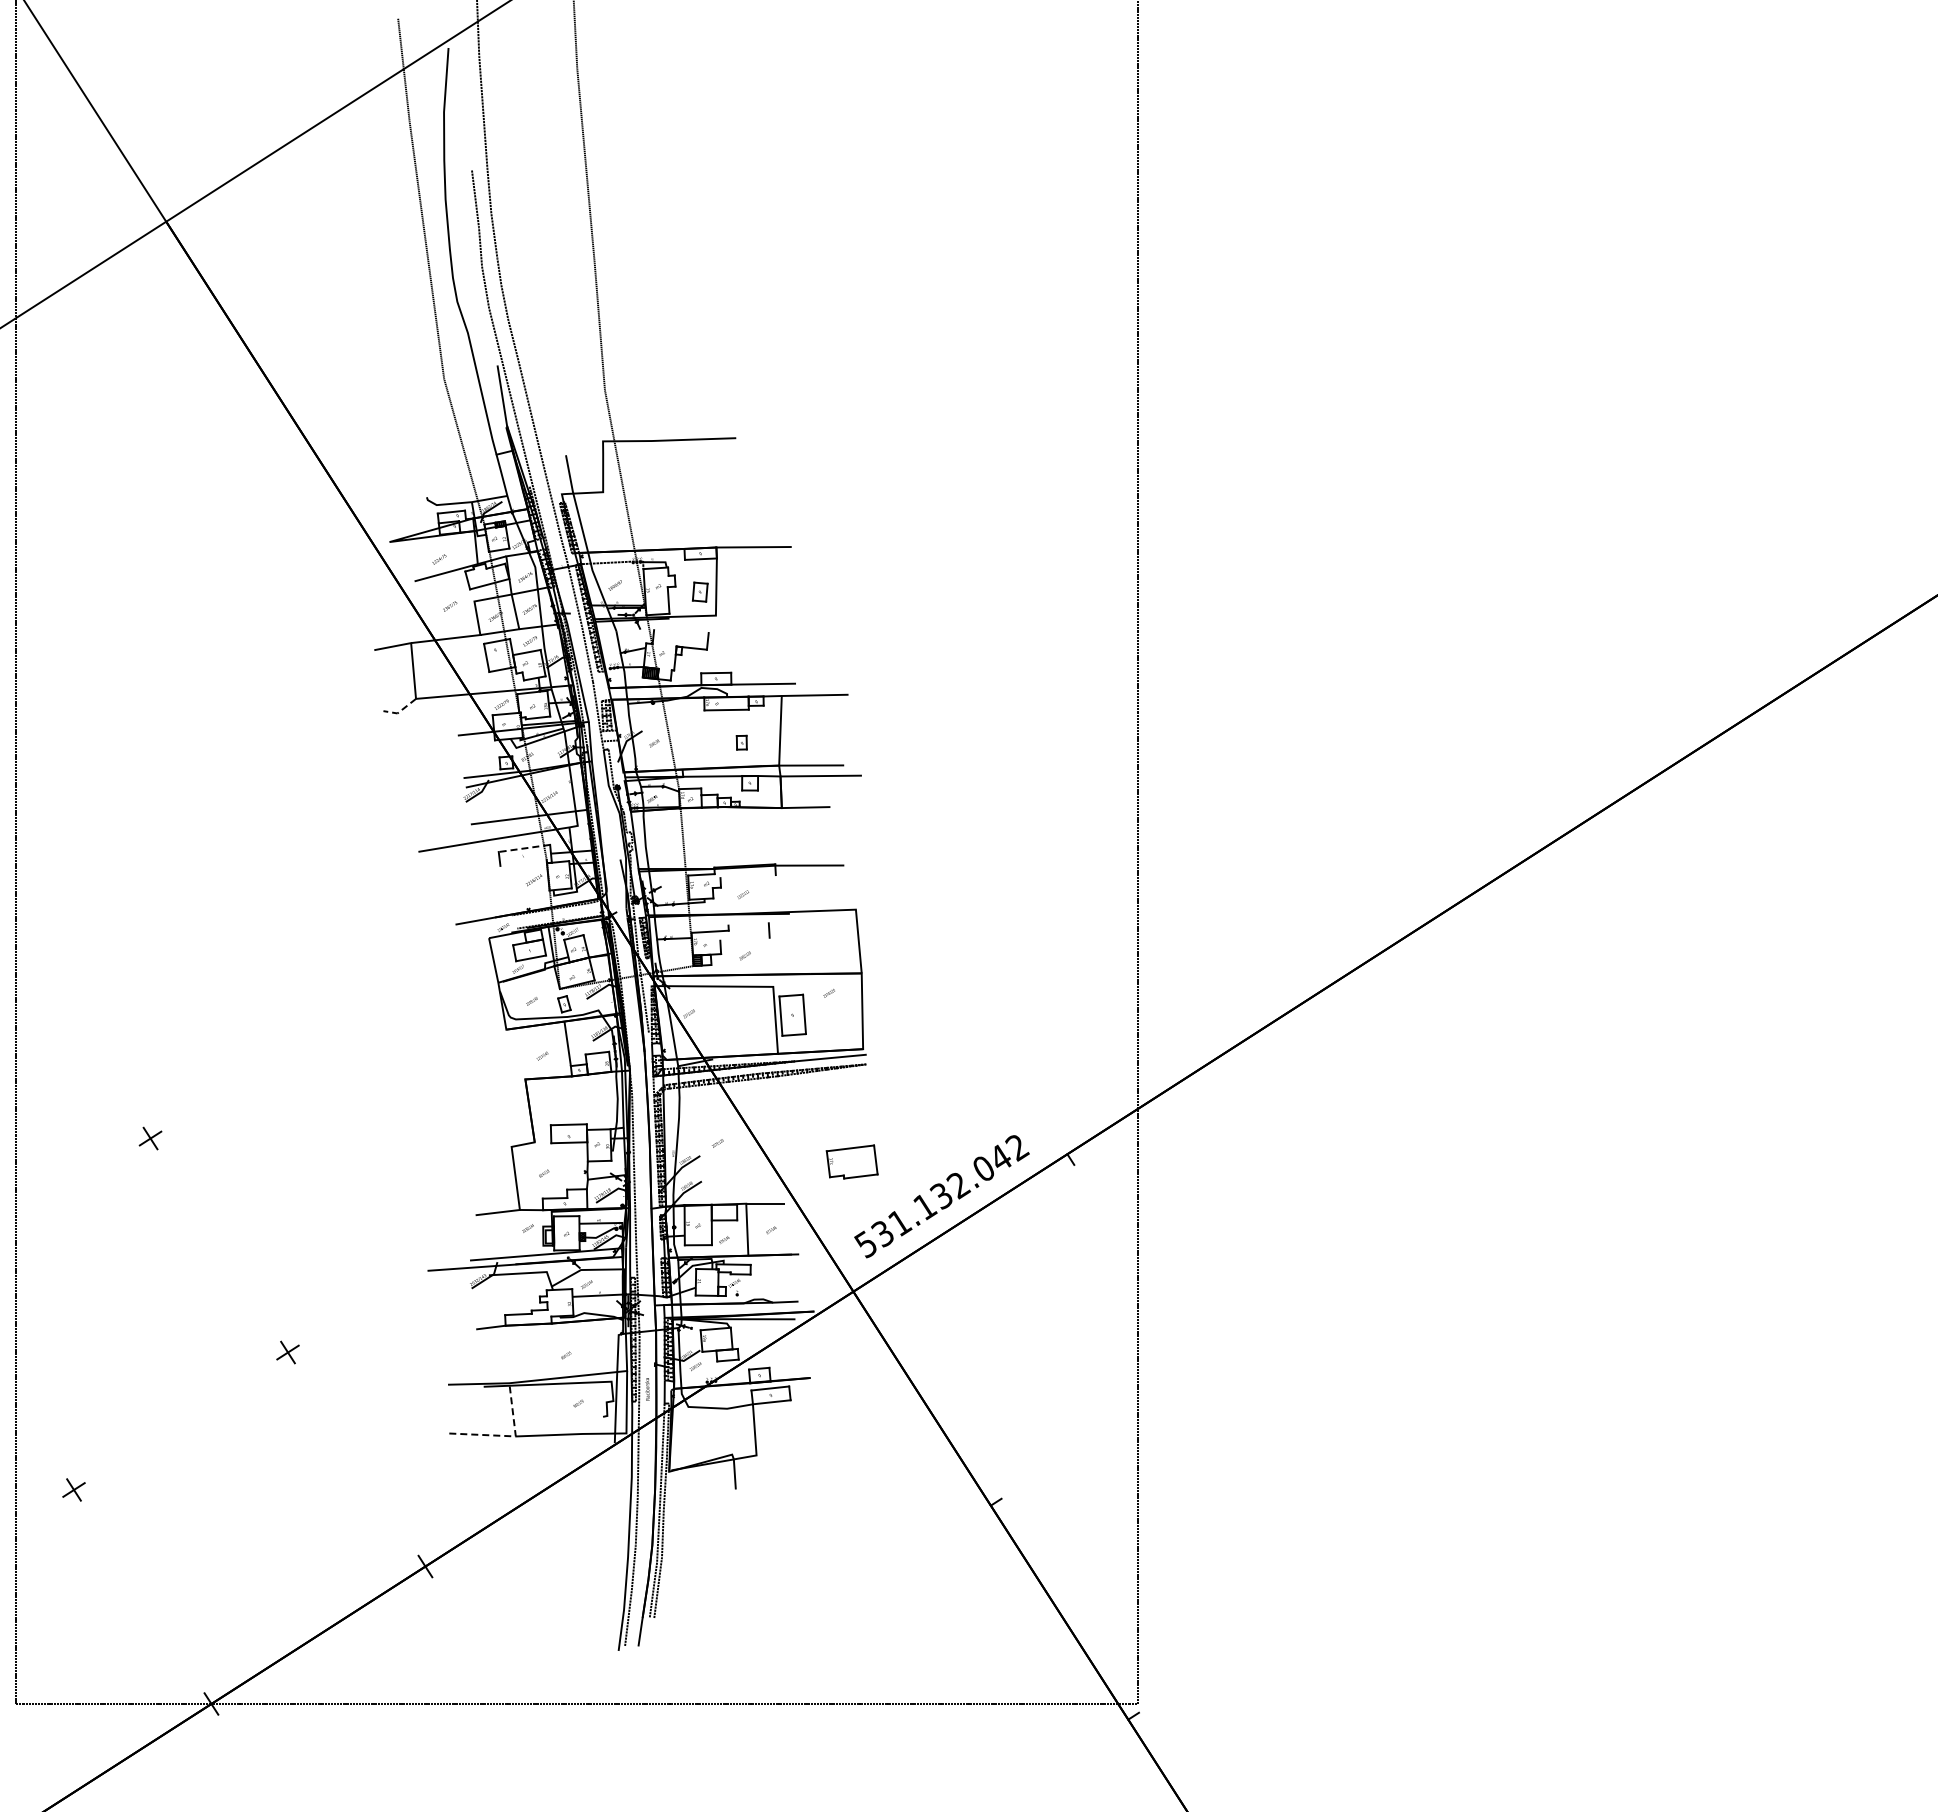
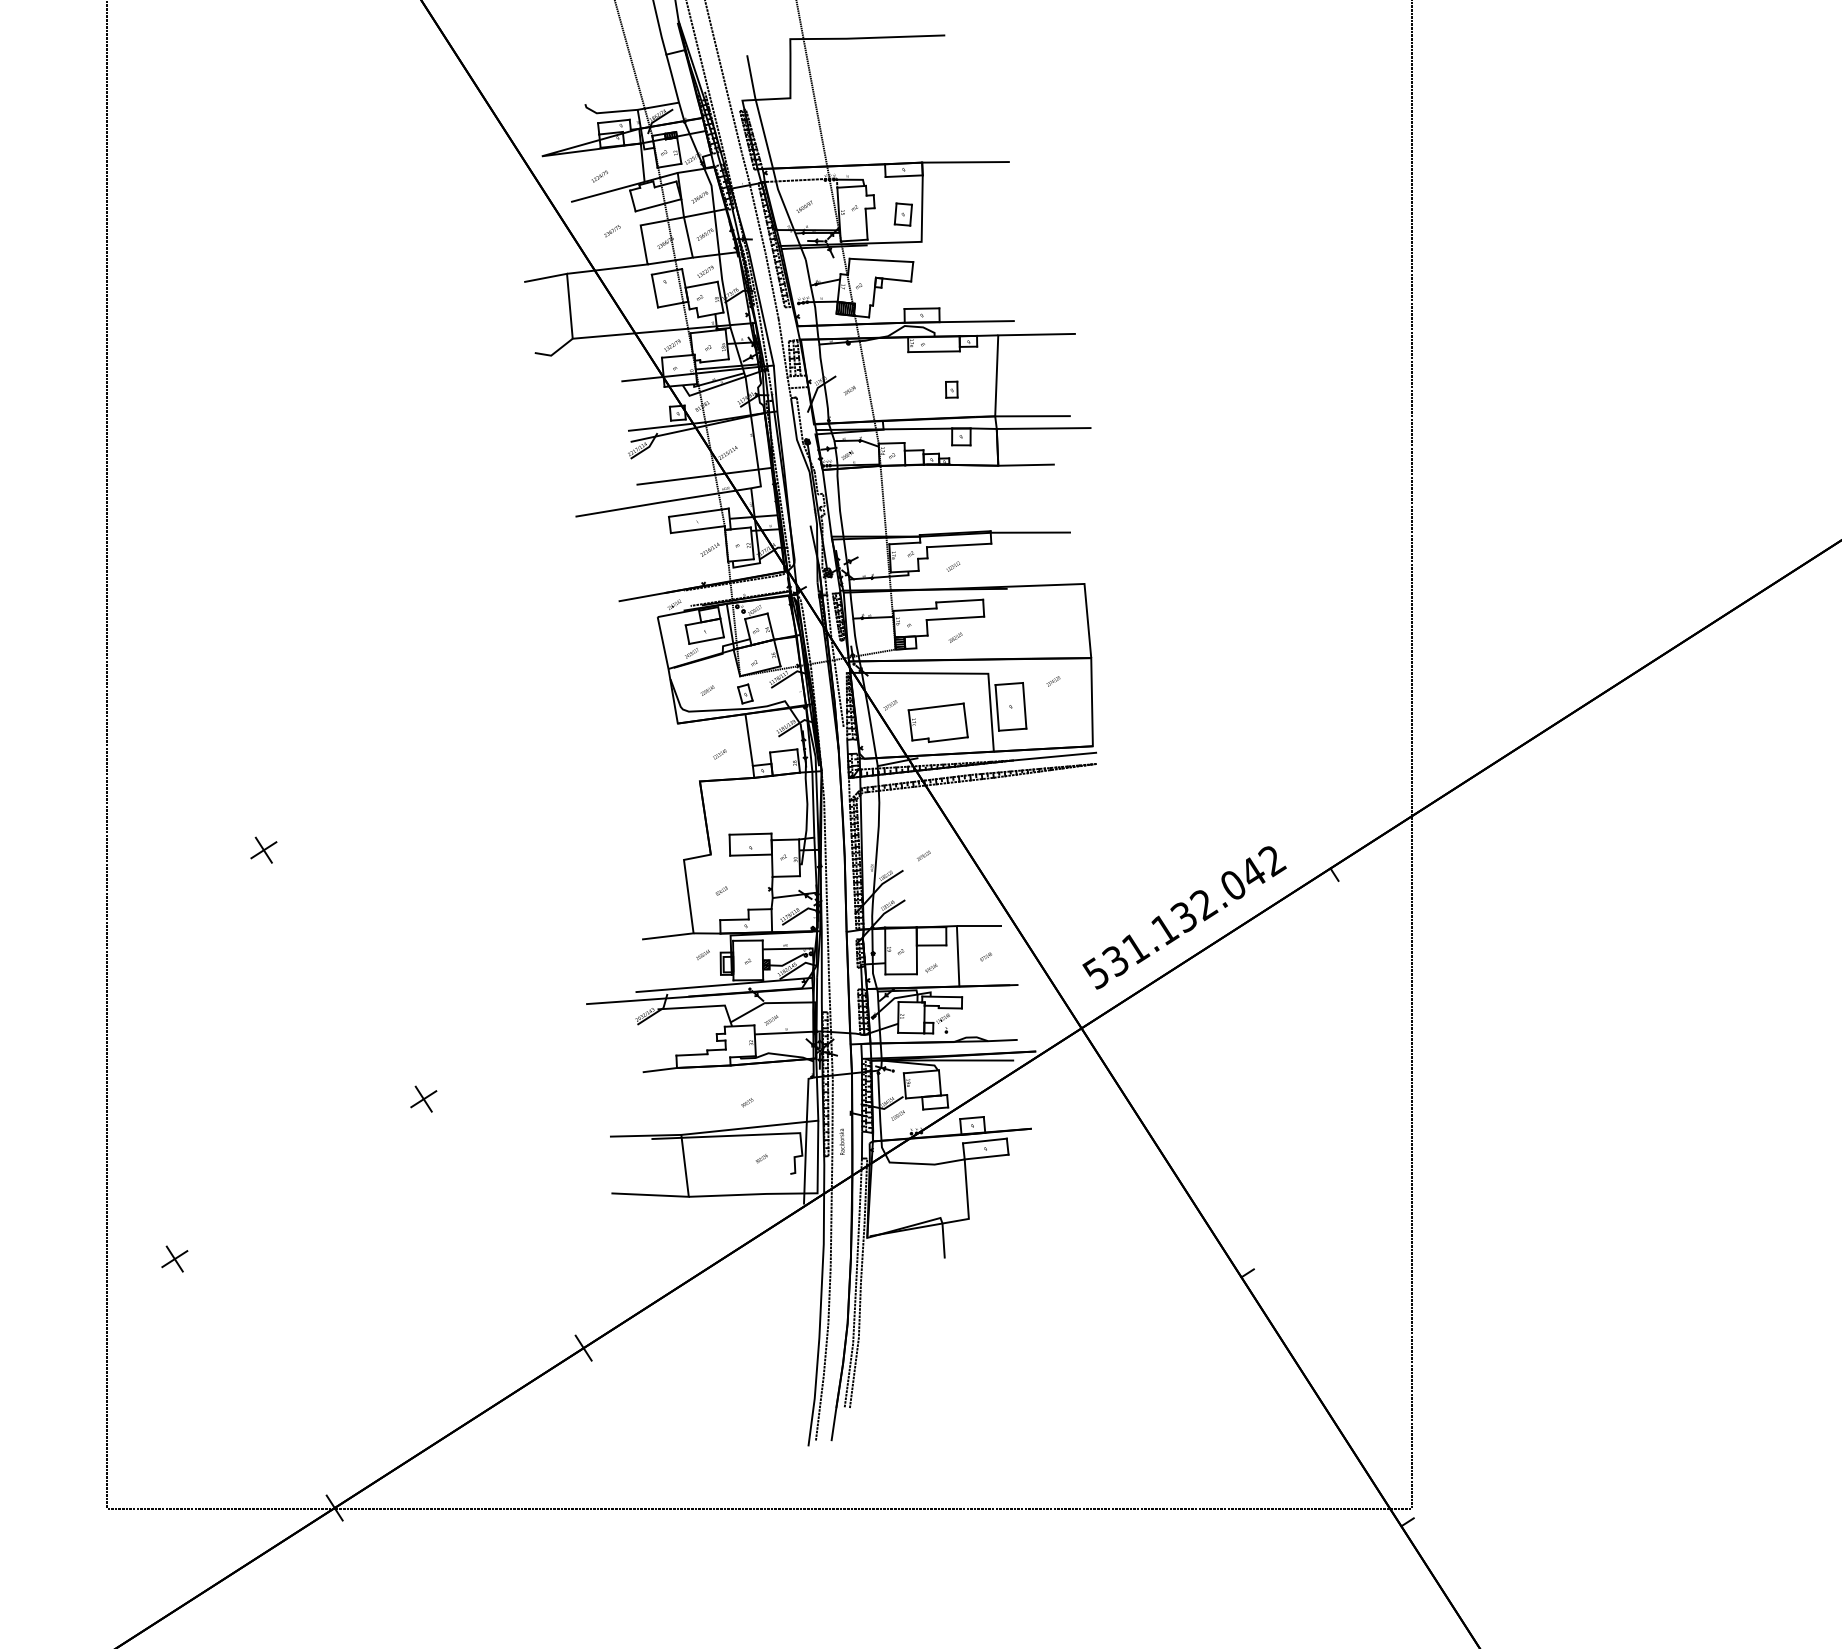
line: (681, 631) -> (881, 260), added
line: (400, 711) -> (554, 353), dashed -> solid
line: (524, 848) -> (698, 512), dashed -> solid
line: (523, 862) -> (697, 529), added
line: (747, 876) -> (958, 545), added
line: (748, 924) -> (959, 601), added
line: (744, 938) -> (954, 617), added
part: (851, 1161) -> (937, 722), moved
line: (509, 1436) -> (681, 1196), dashed -> solid

